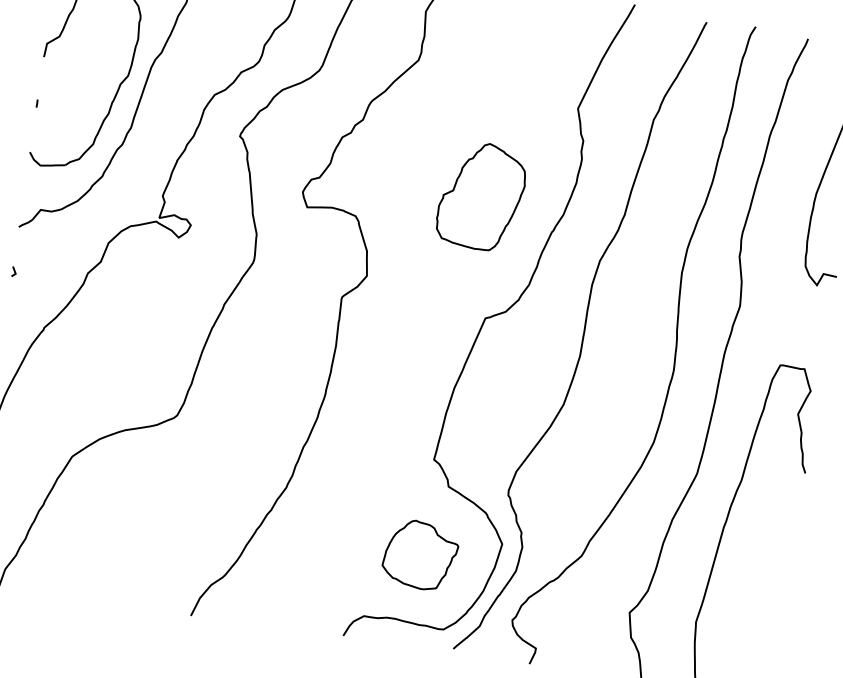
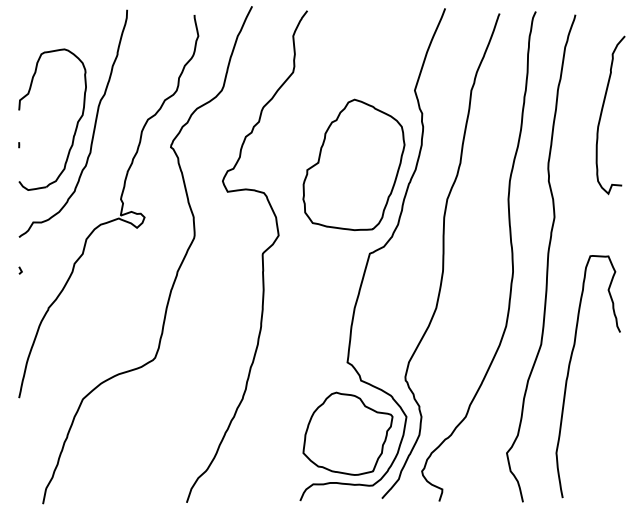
part: (481, 195) -> (353, 164), size x1.67
part: (419, 554) -> (347, 433), size x1.67

